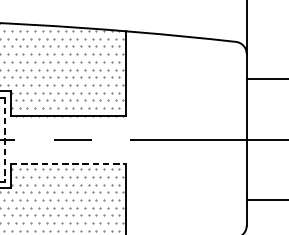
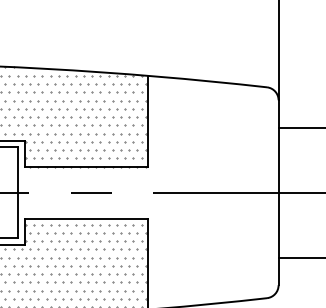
line: (5, 139) -> (18, 192), dashed -> solid
line: (68, 163) -> (86, 218), dashed -> solid

